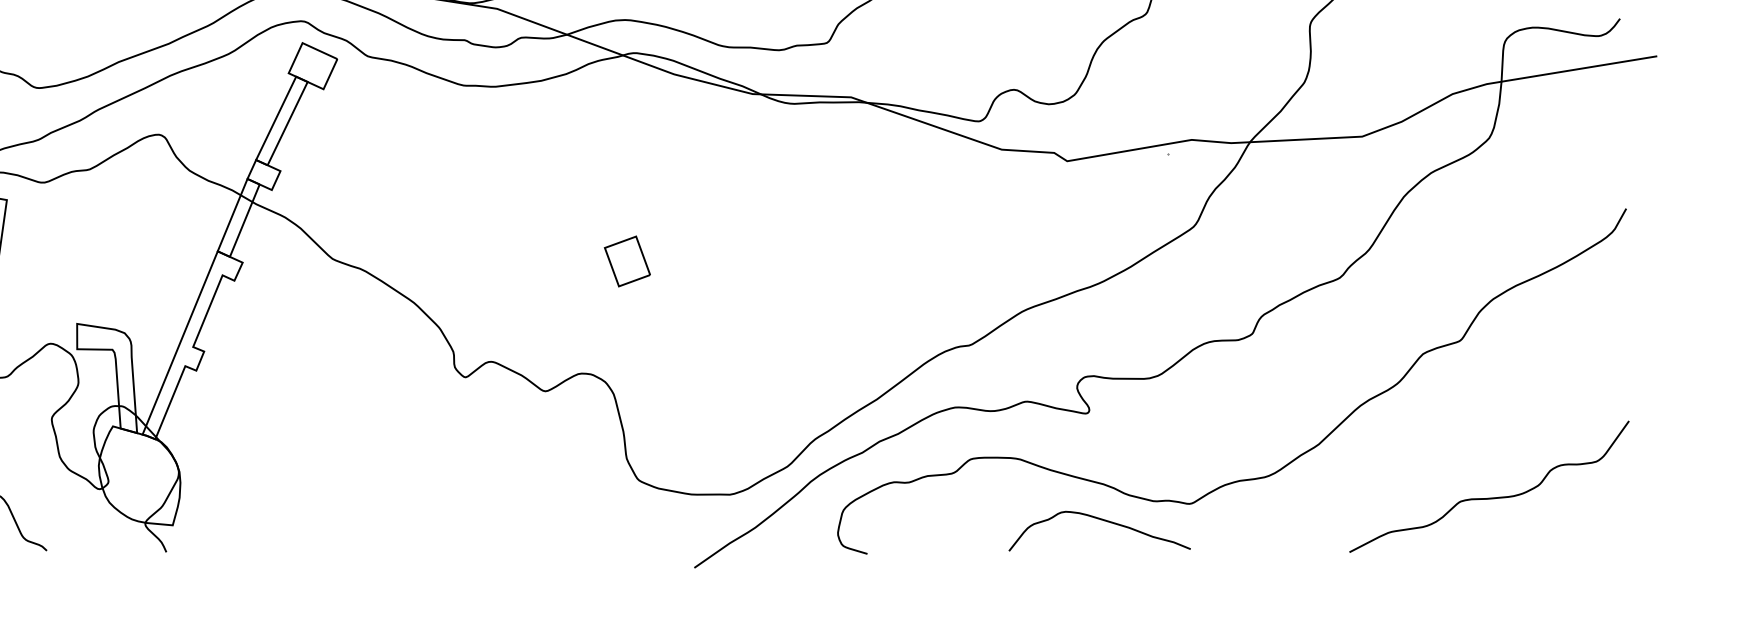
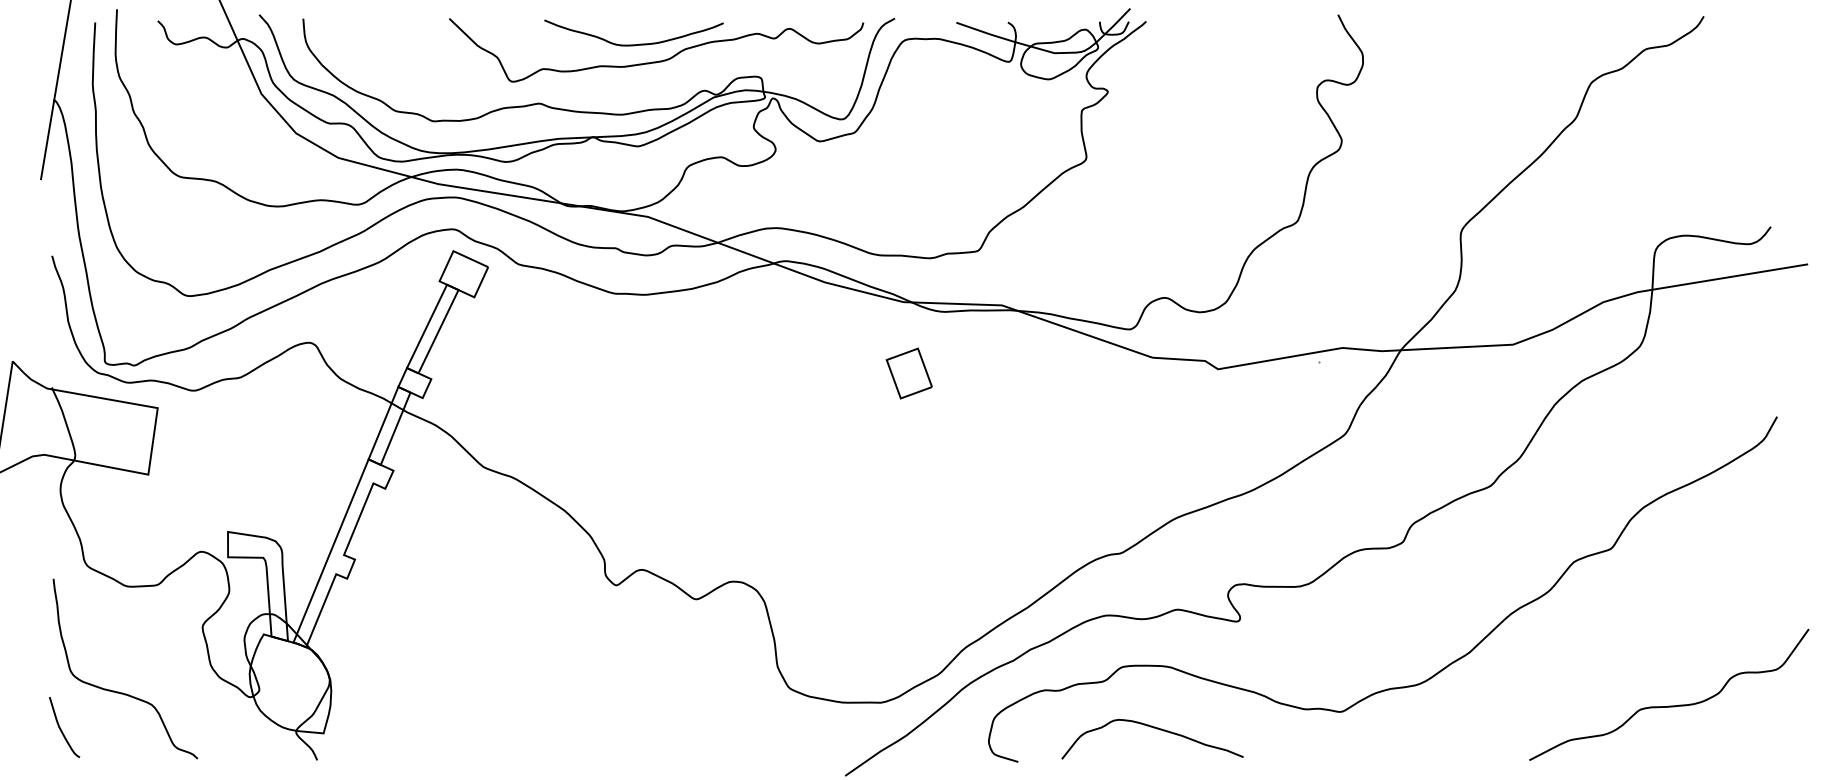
part: (626, 261) -> (908, 373), moved
curve: (1489, 497) -> (1669, 705), moved
curve: (1100, 520) -> (1153, 728), moved

